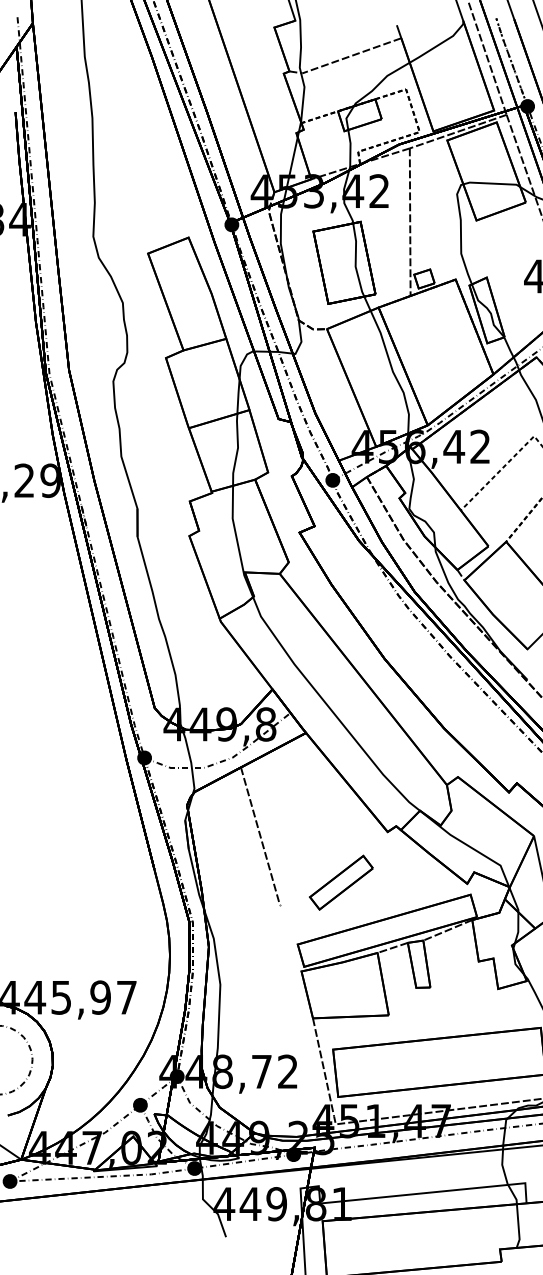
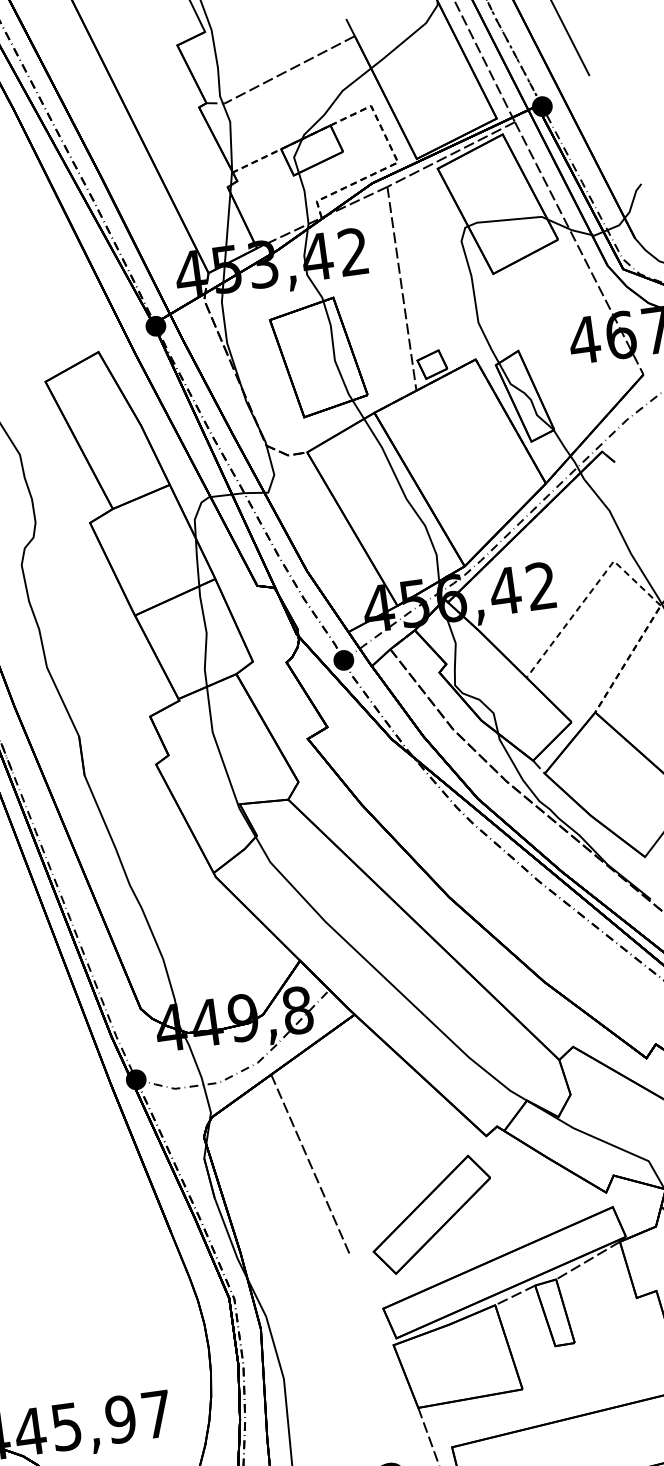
part: (341, 882) -> (432, 1214), size x1.43

